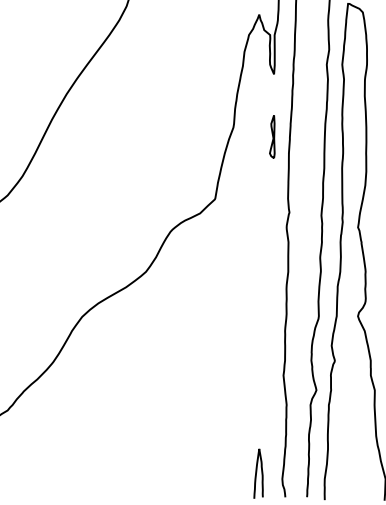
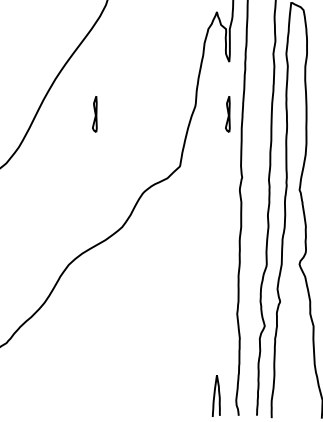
part: (113, 136) -> (94, 113), added

